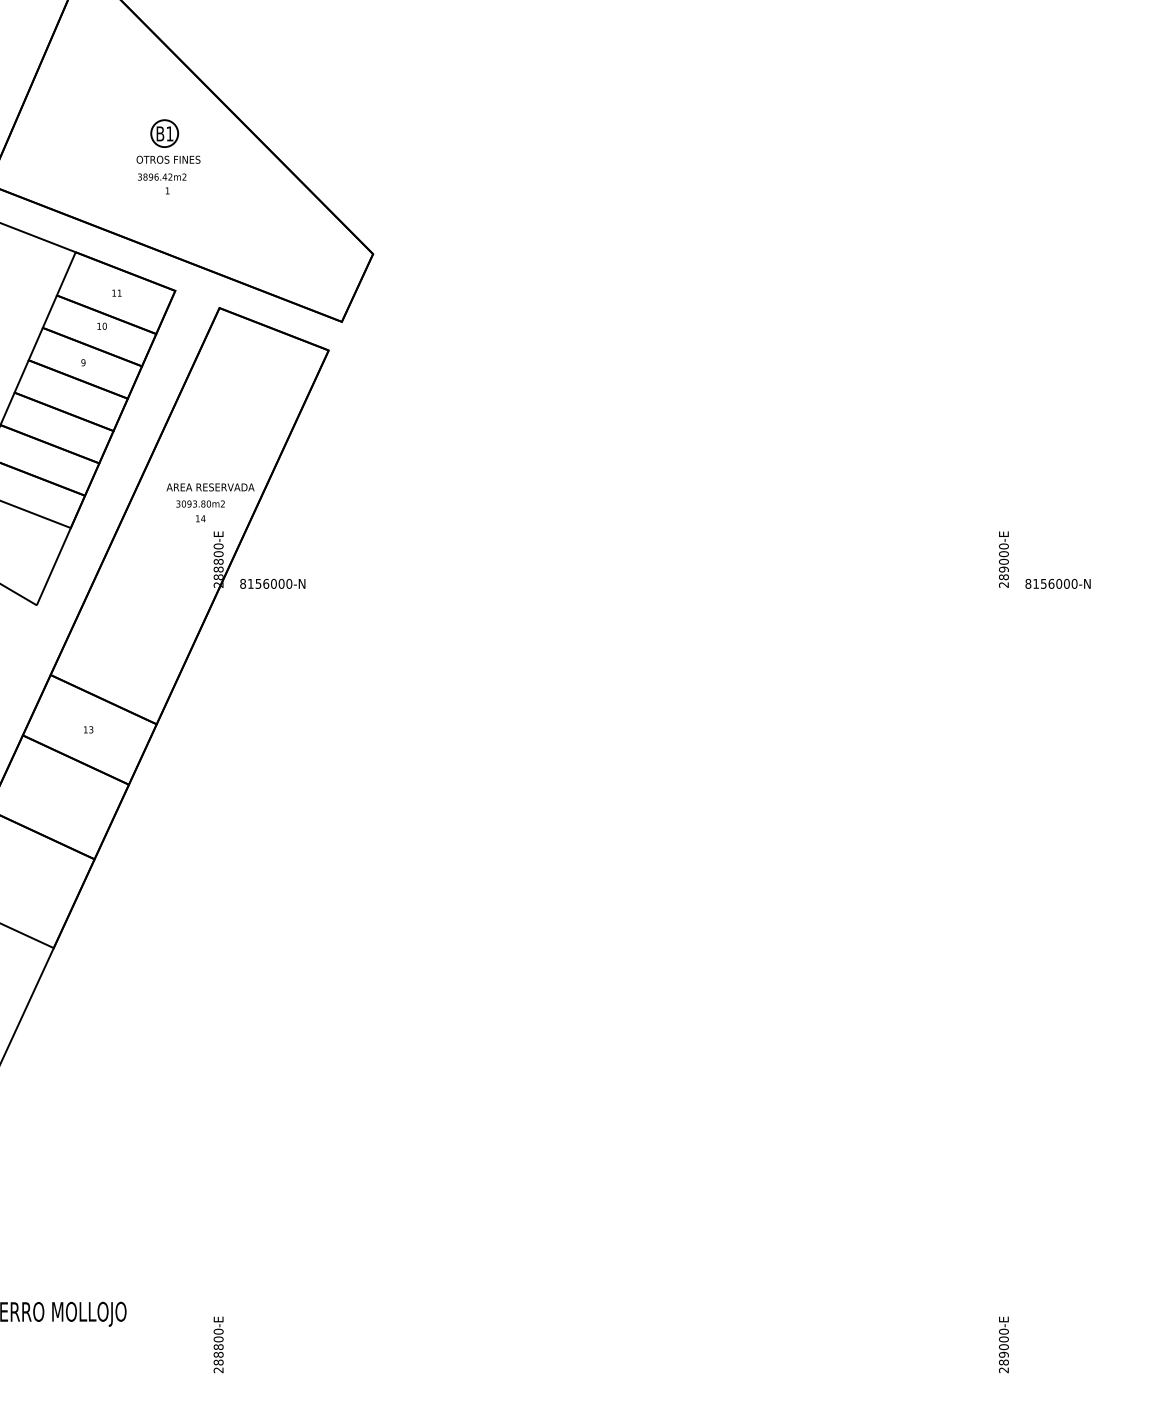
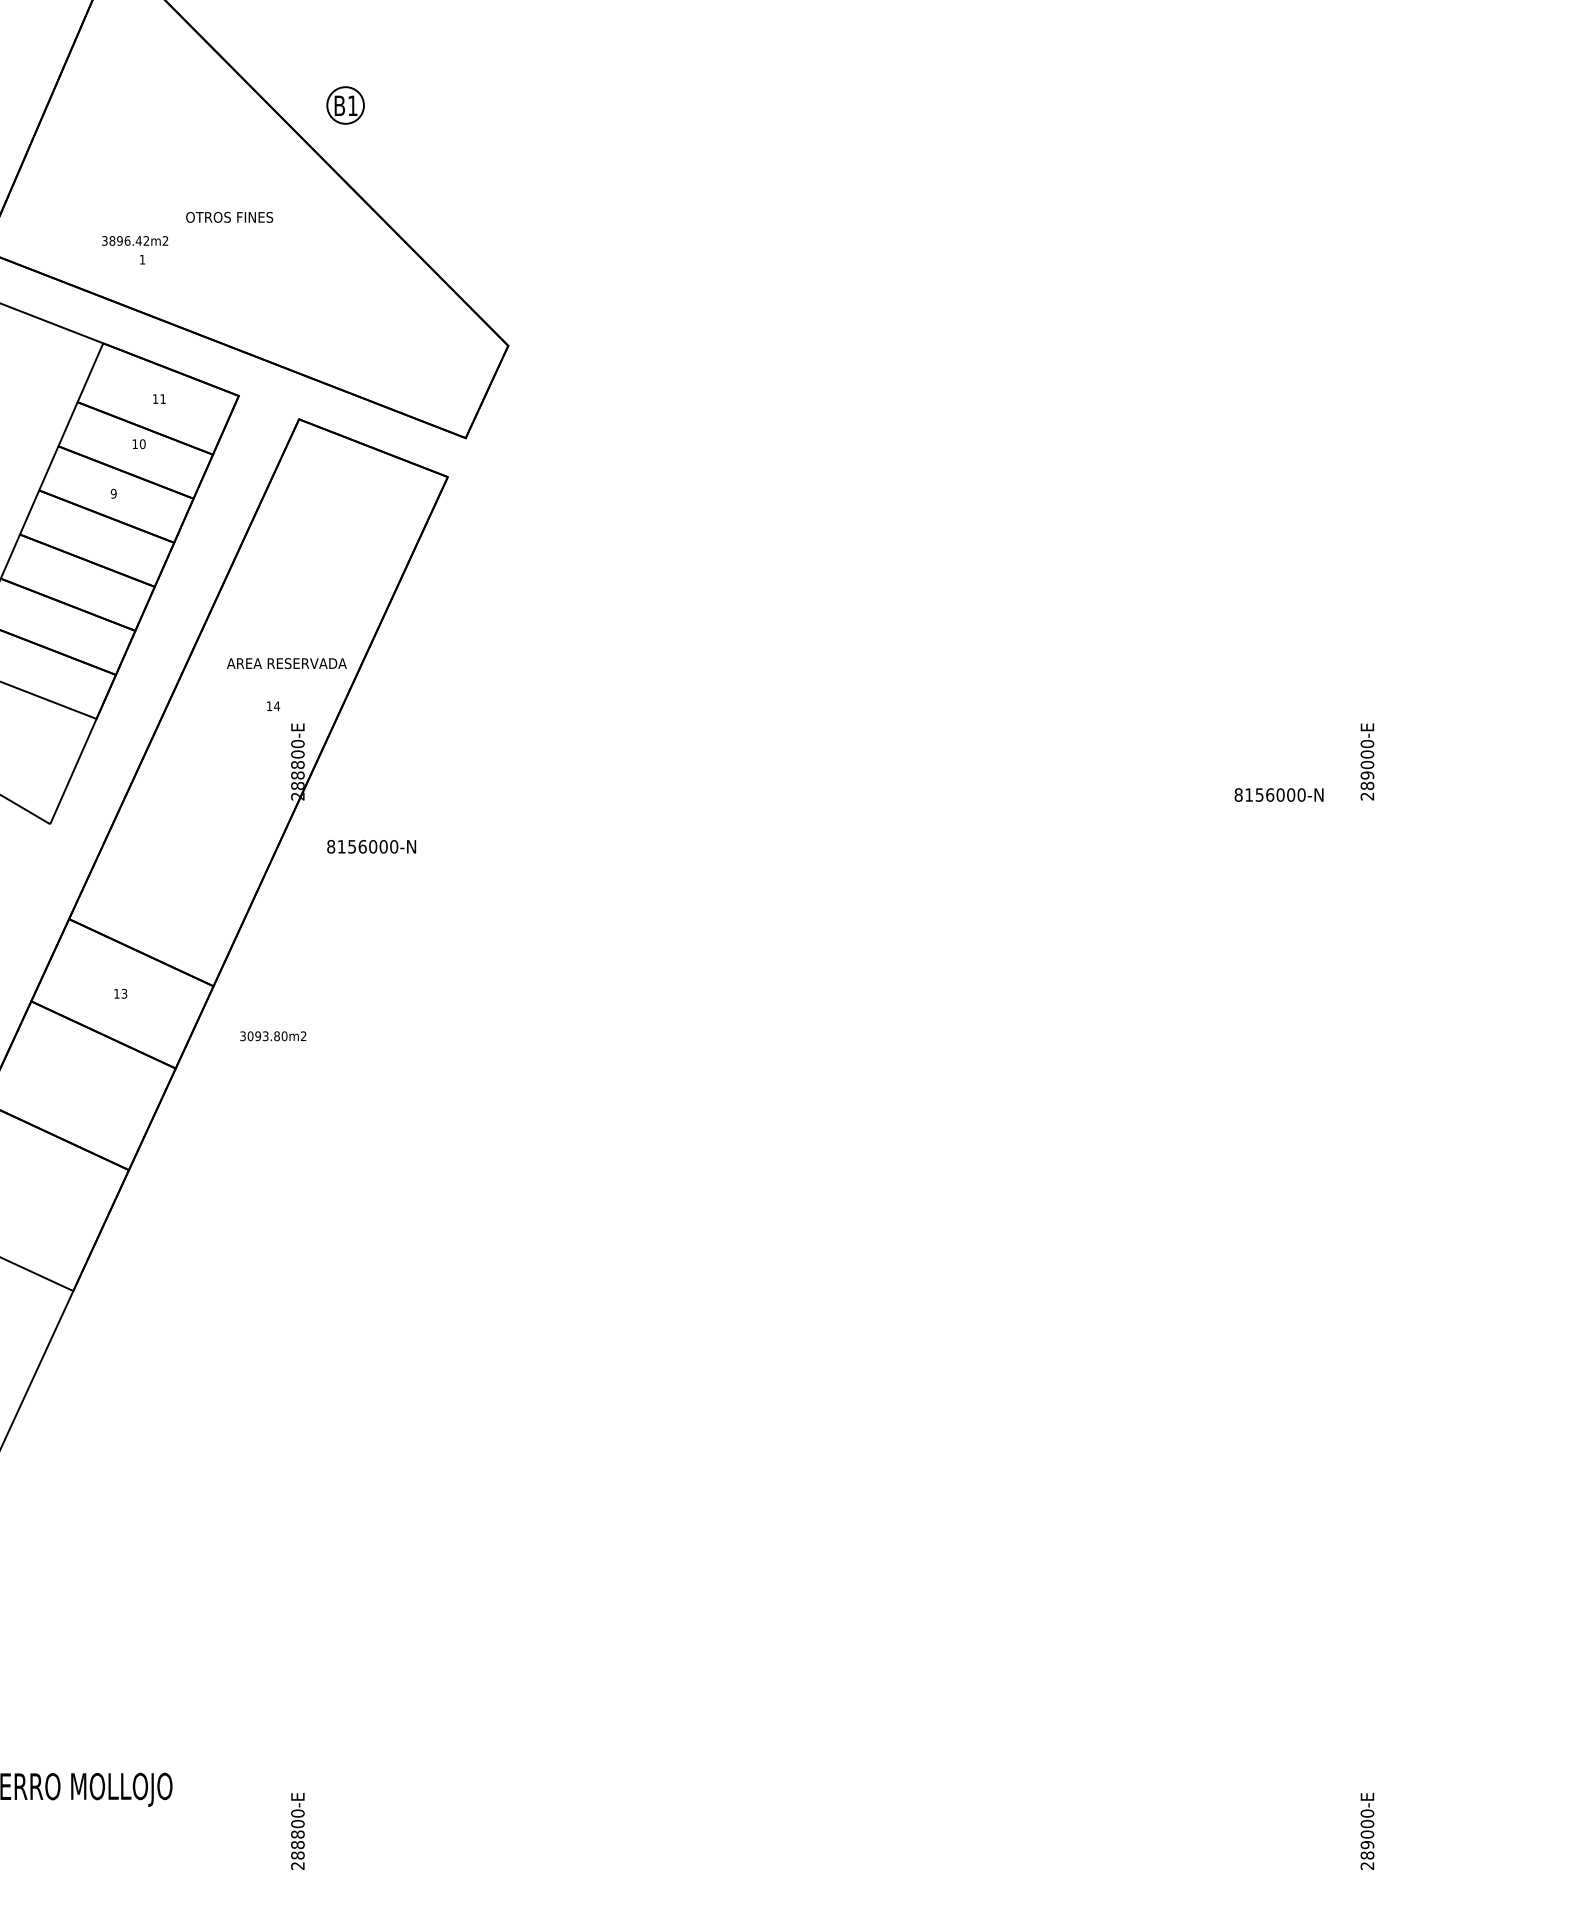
part: (164, 133) -> (345, 105), moved
text: (162, 183) -> (135, 249), moved
text: (200, 503) -> (273, 1035), moved
text: (272, 583) -> (371, 846), moved
text: (1057, 583) -> (1278, 794), moved

